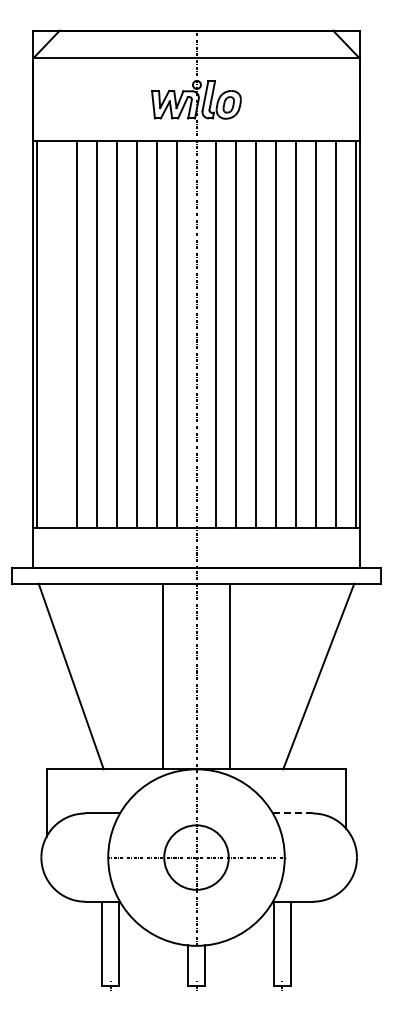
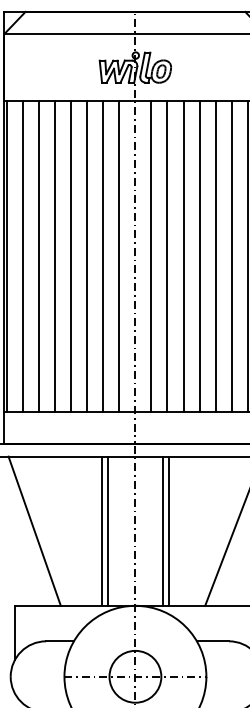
line: (56, 334) -> (22, 256), added
line: (154, 676) -> (101, 531), added
line: (238, 676) -> (169, 531), added
line: (292, 813) -> (212, 641), dashed -> solid

